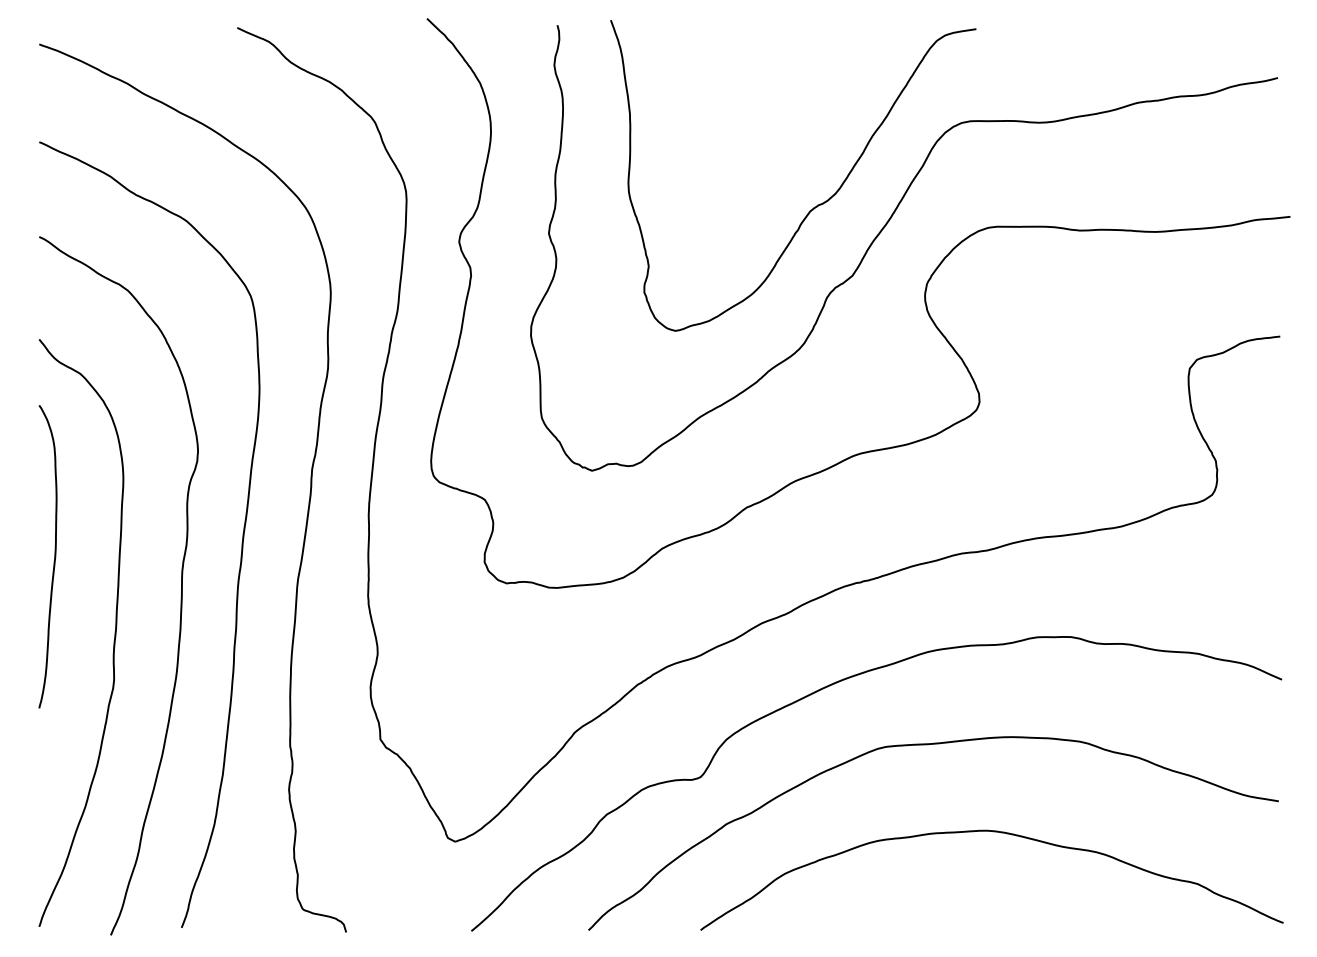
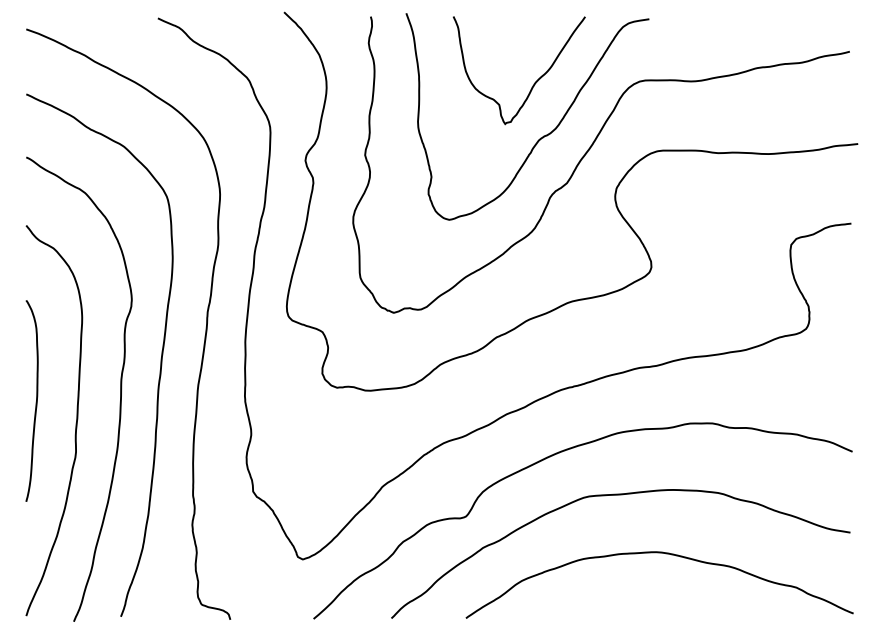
curve: (803, 124) -> (534, 82), added
curve: (53, 558) -> (35, 402), moved

